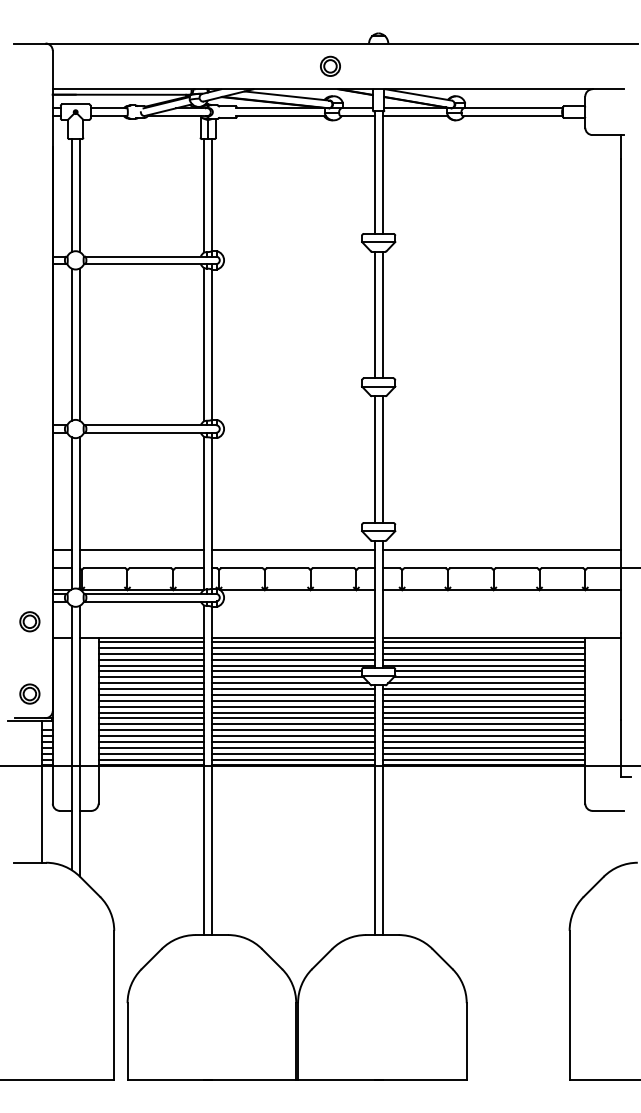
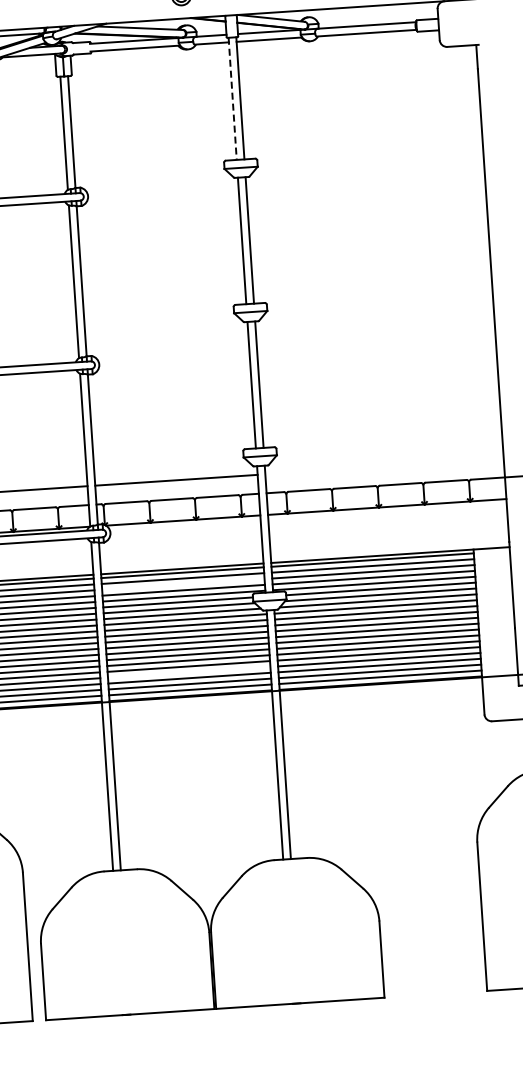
line: (374, 173) -> (232, 99), solid -> dashed
line: (501, 549) -> (384, 466), removed
line: (293, 653) -> (183, 584), removed
line: (293, 741) -> (189, 671), removed

